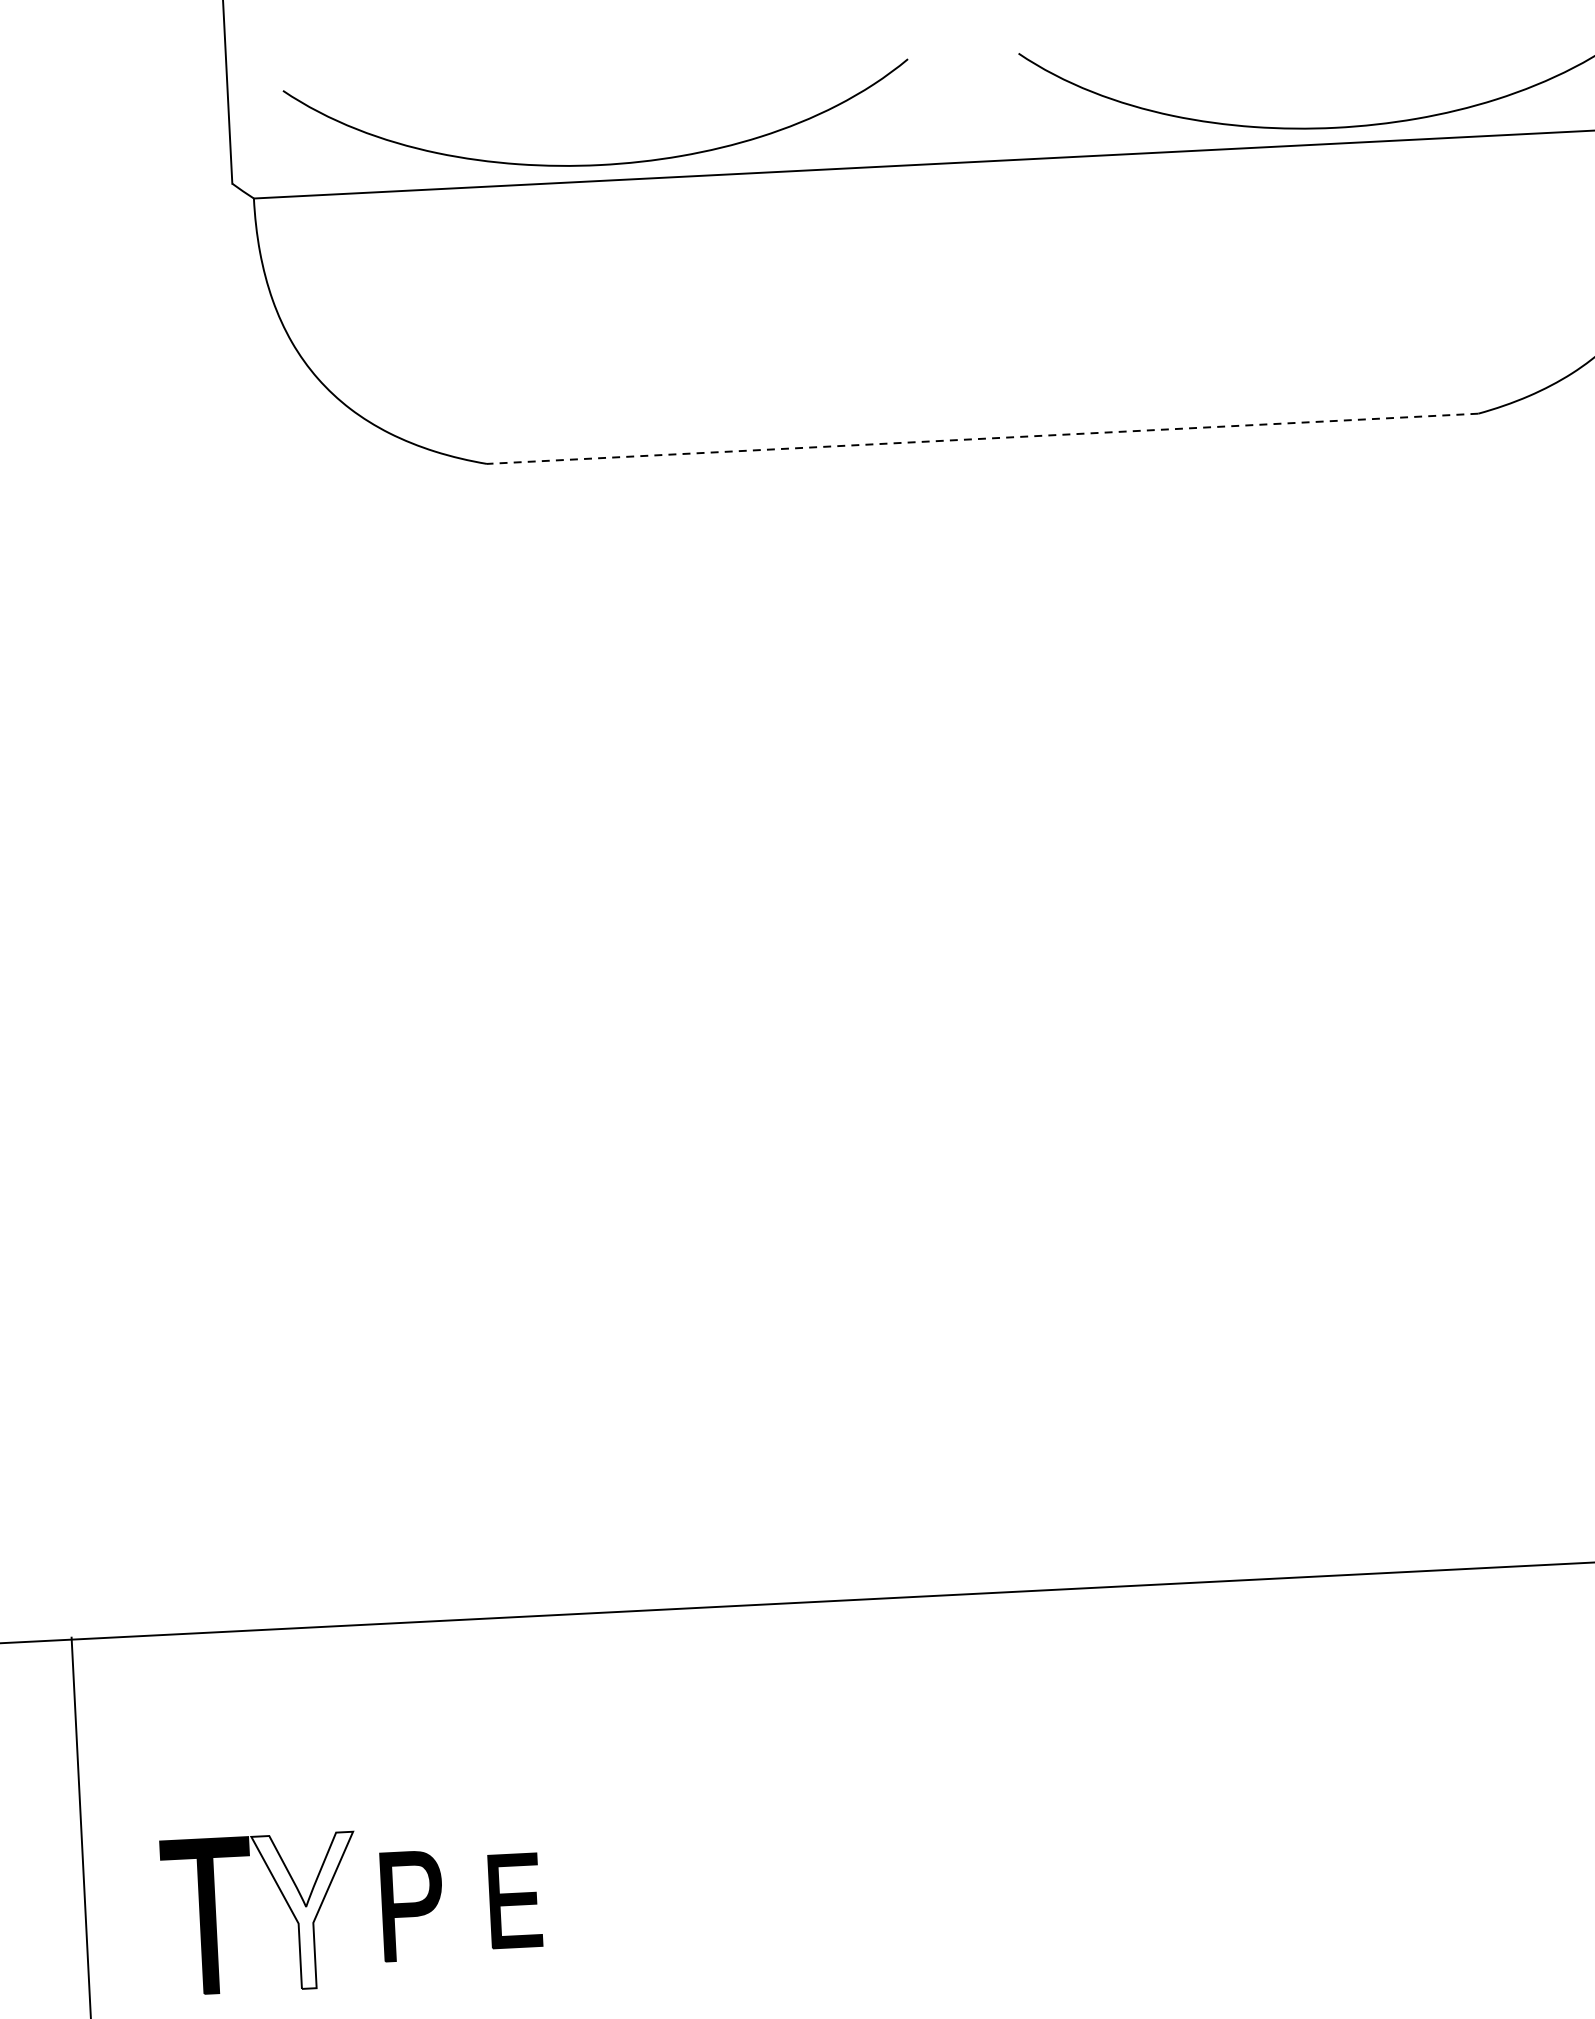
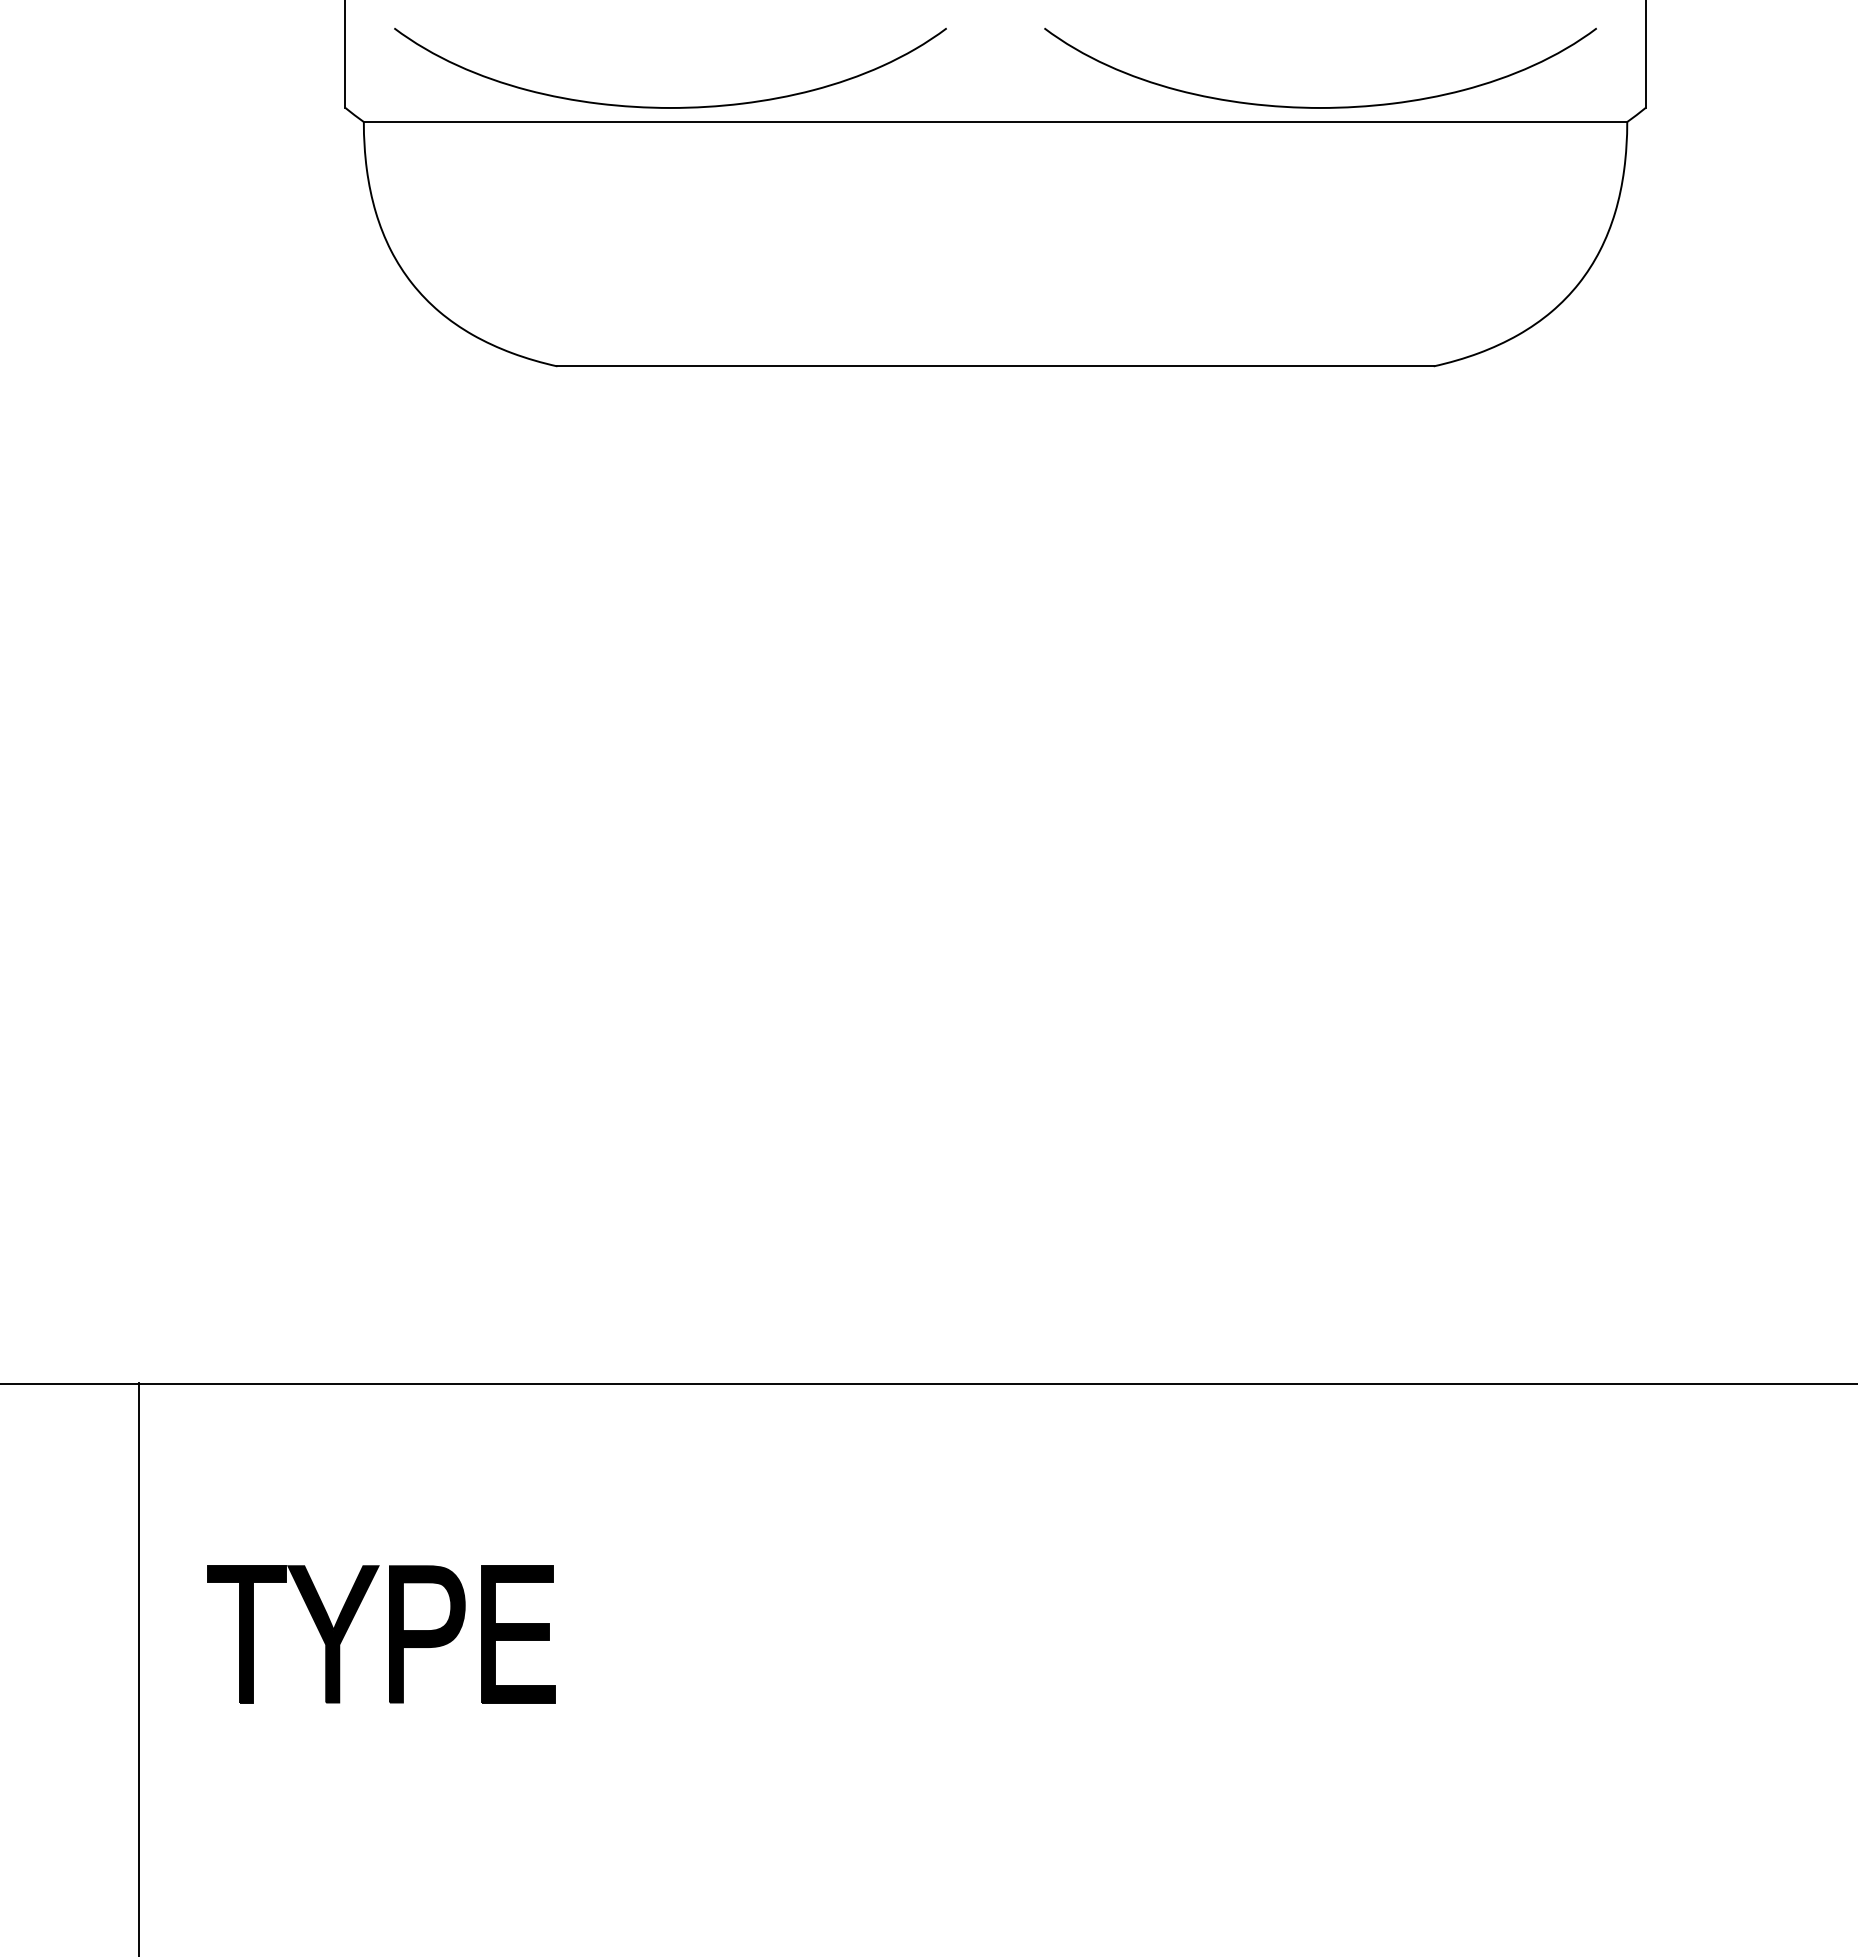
line: (982, 438) -> (995, 366), dashed -> solid
part: (515, 1900) -> (518, 1634), size x1.67
part: (412, 1906) -> (427, 1634), size x1.43
fill: (306, 1911) -> (333, 1634), added

